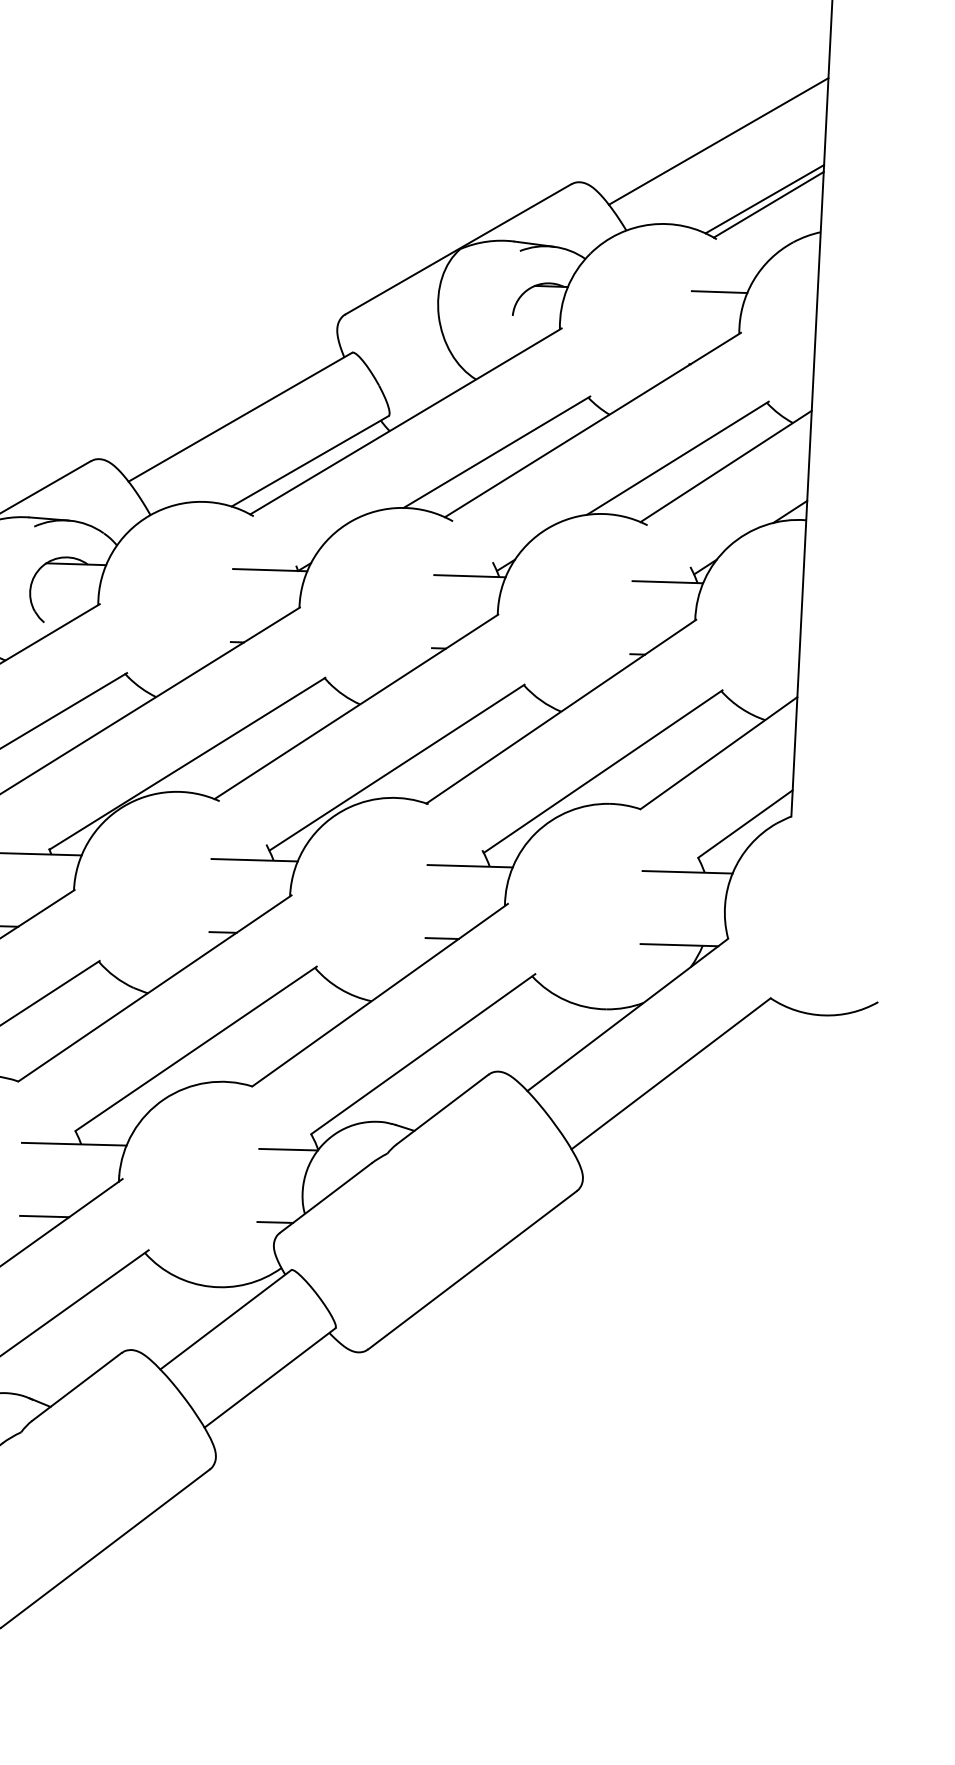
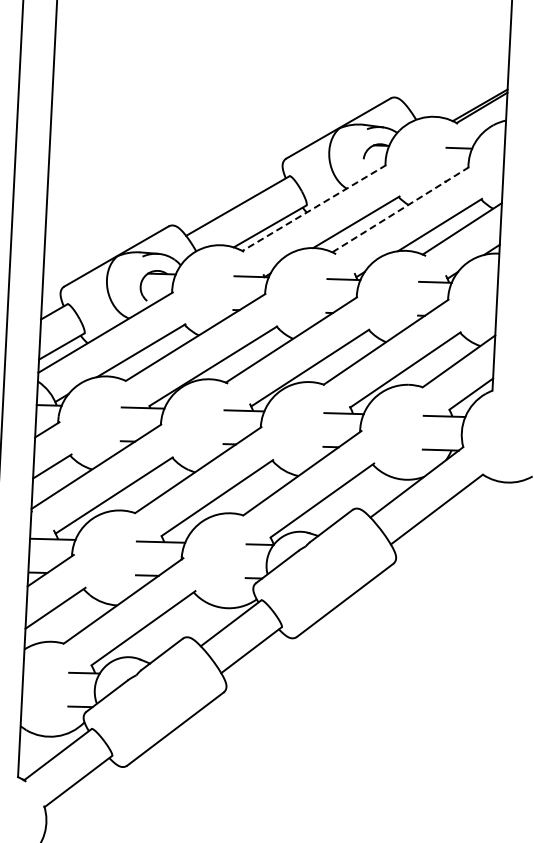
line: (717, 141) -> (458, 78), removed
line: (406, 422) -> (314, 208), solid -> dashed
line: (592, 424) -> (400, 209), solid -> dashed

